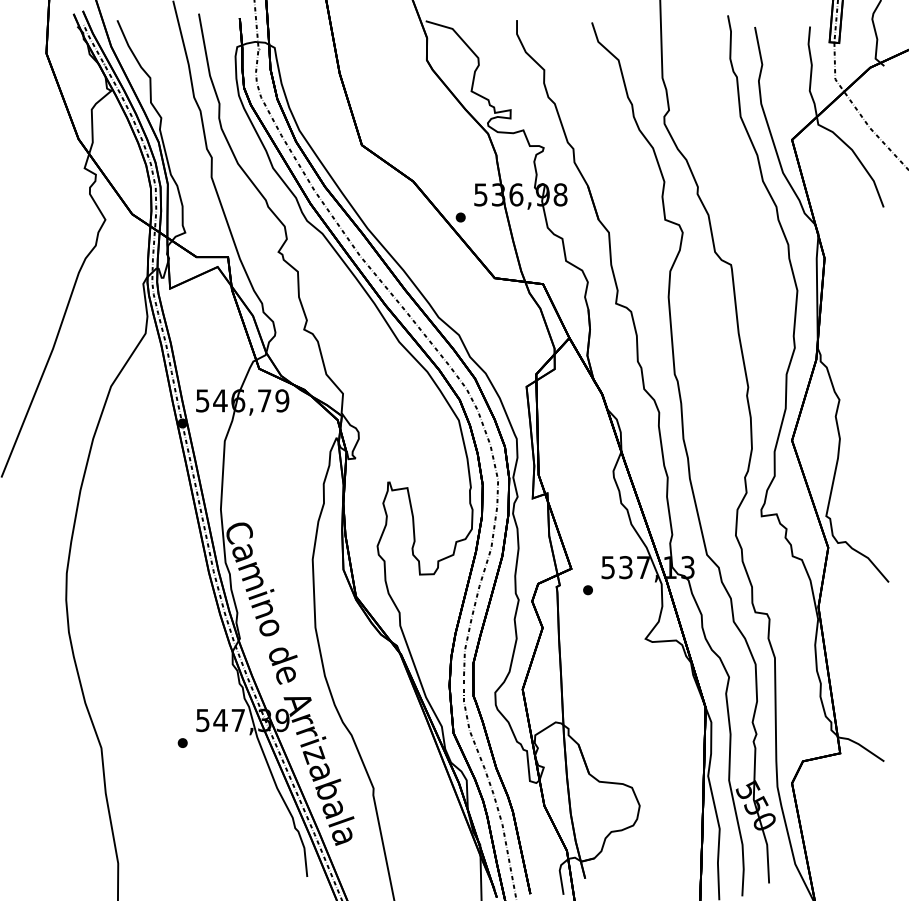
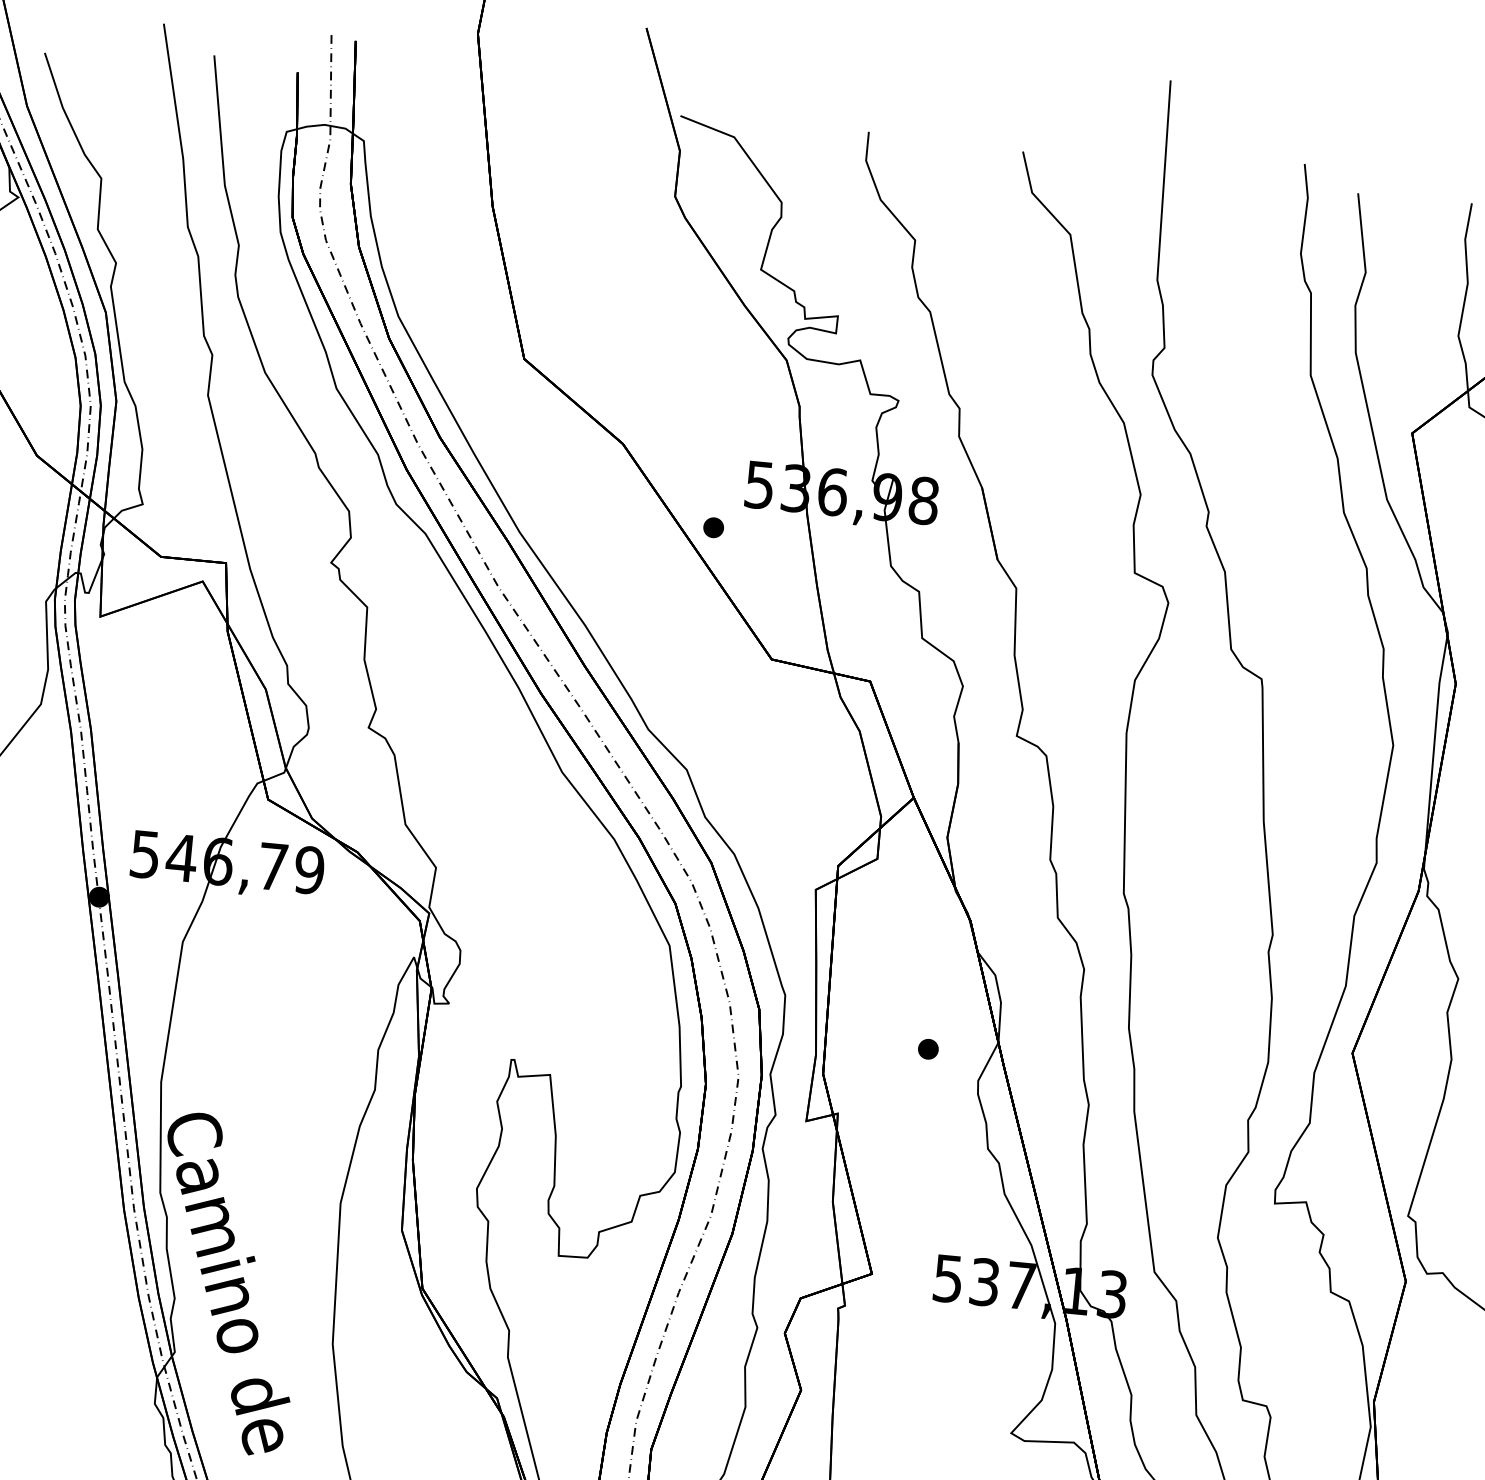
part: (587, 590) -> (927, 1049), moved

